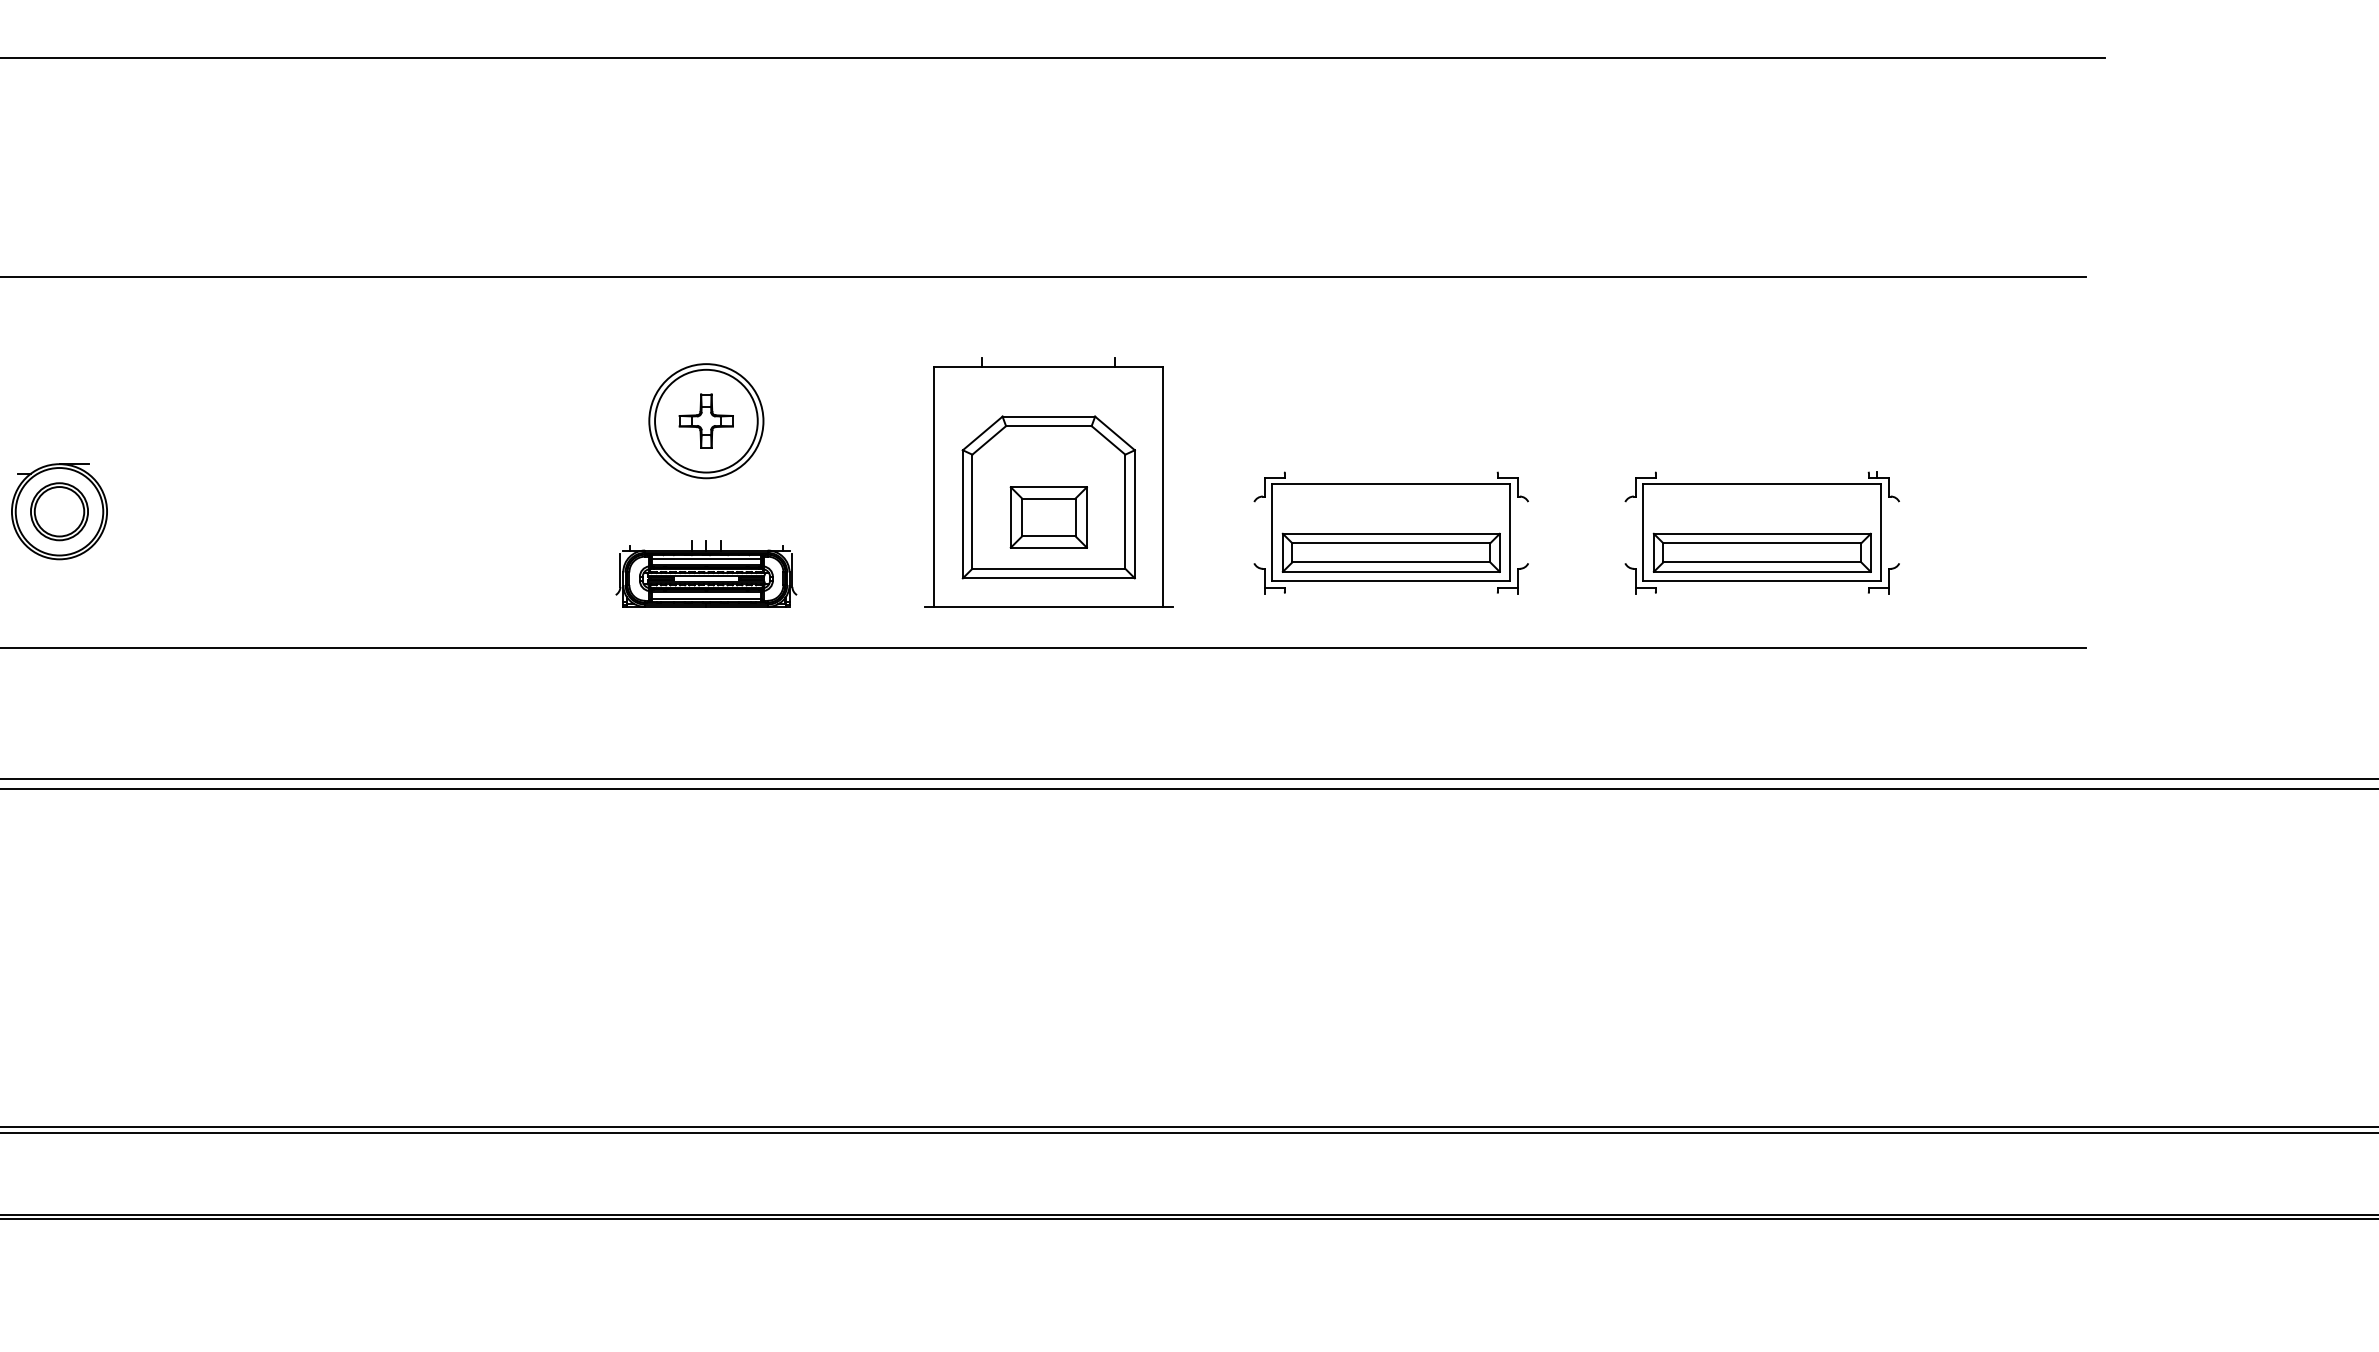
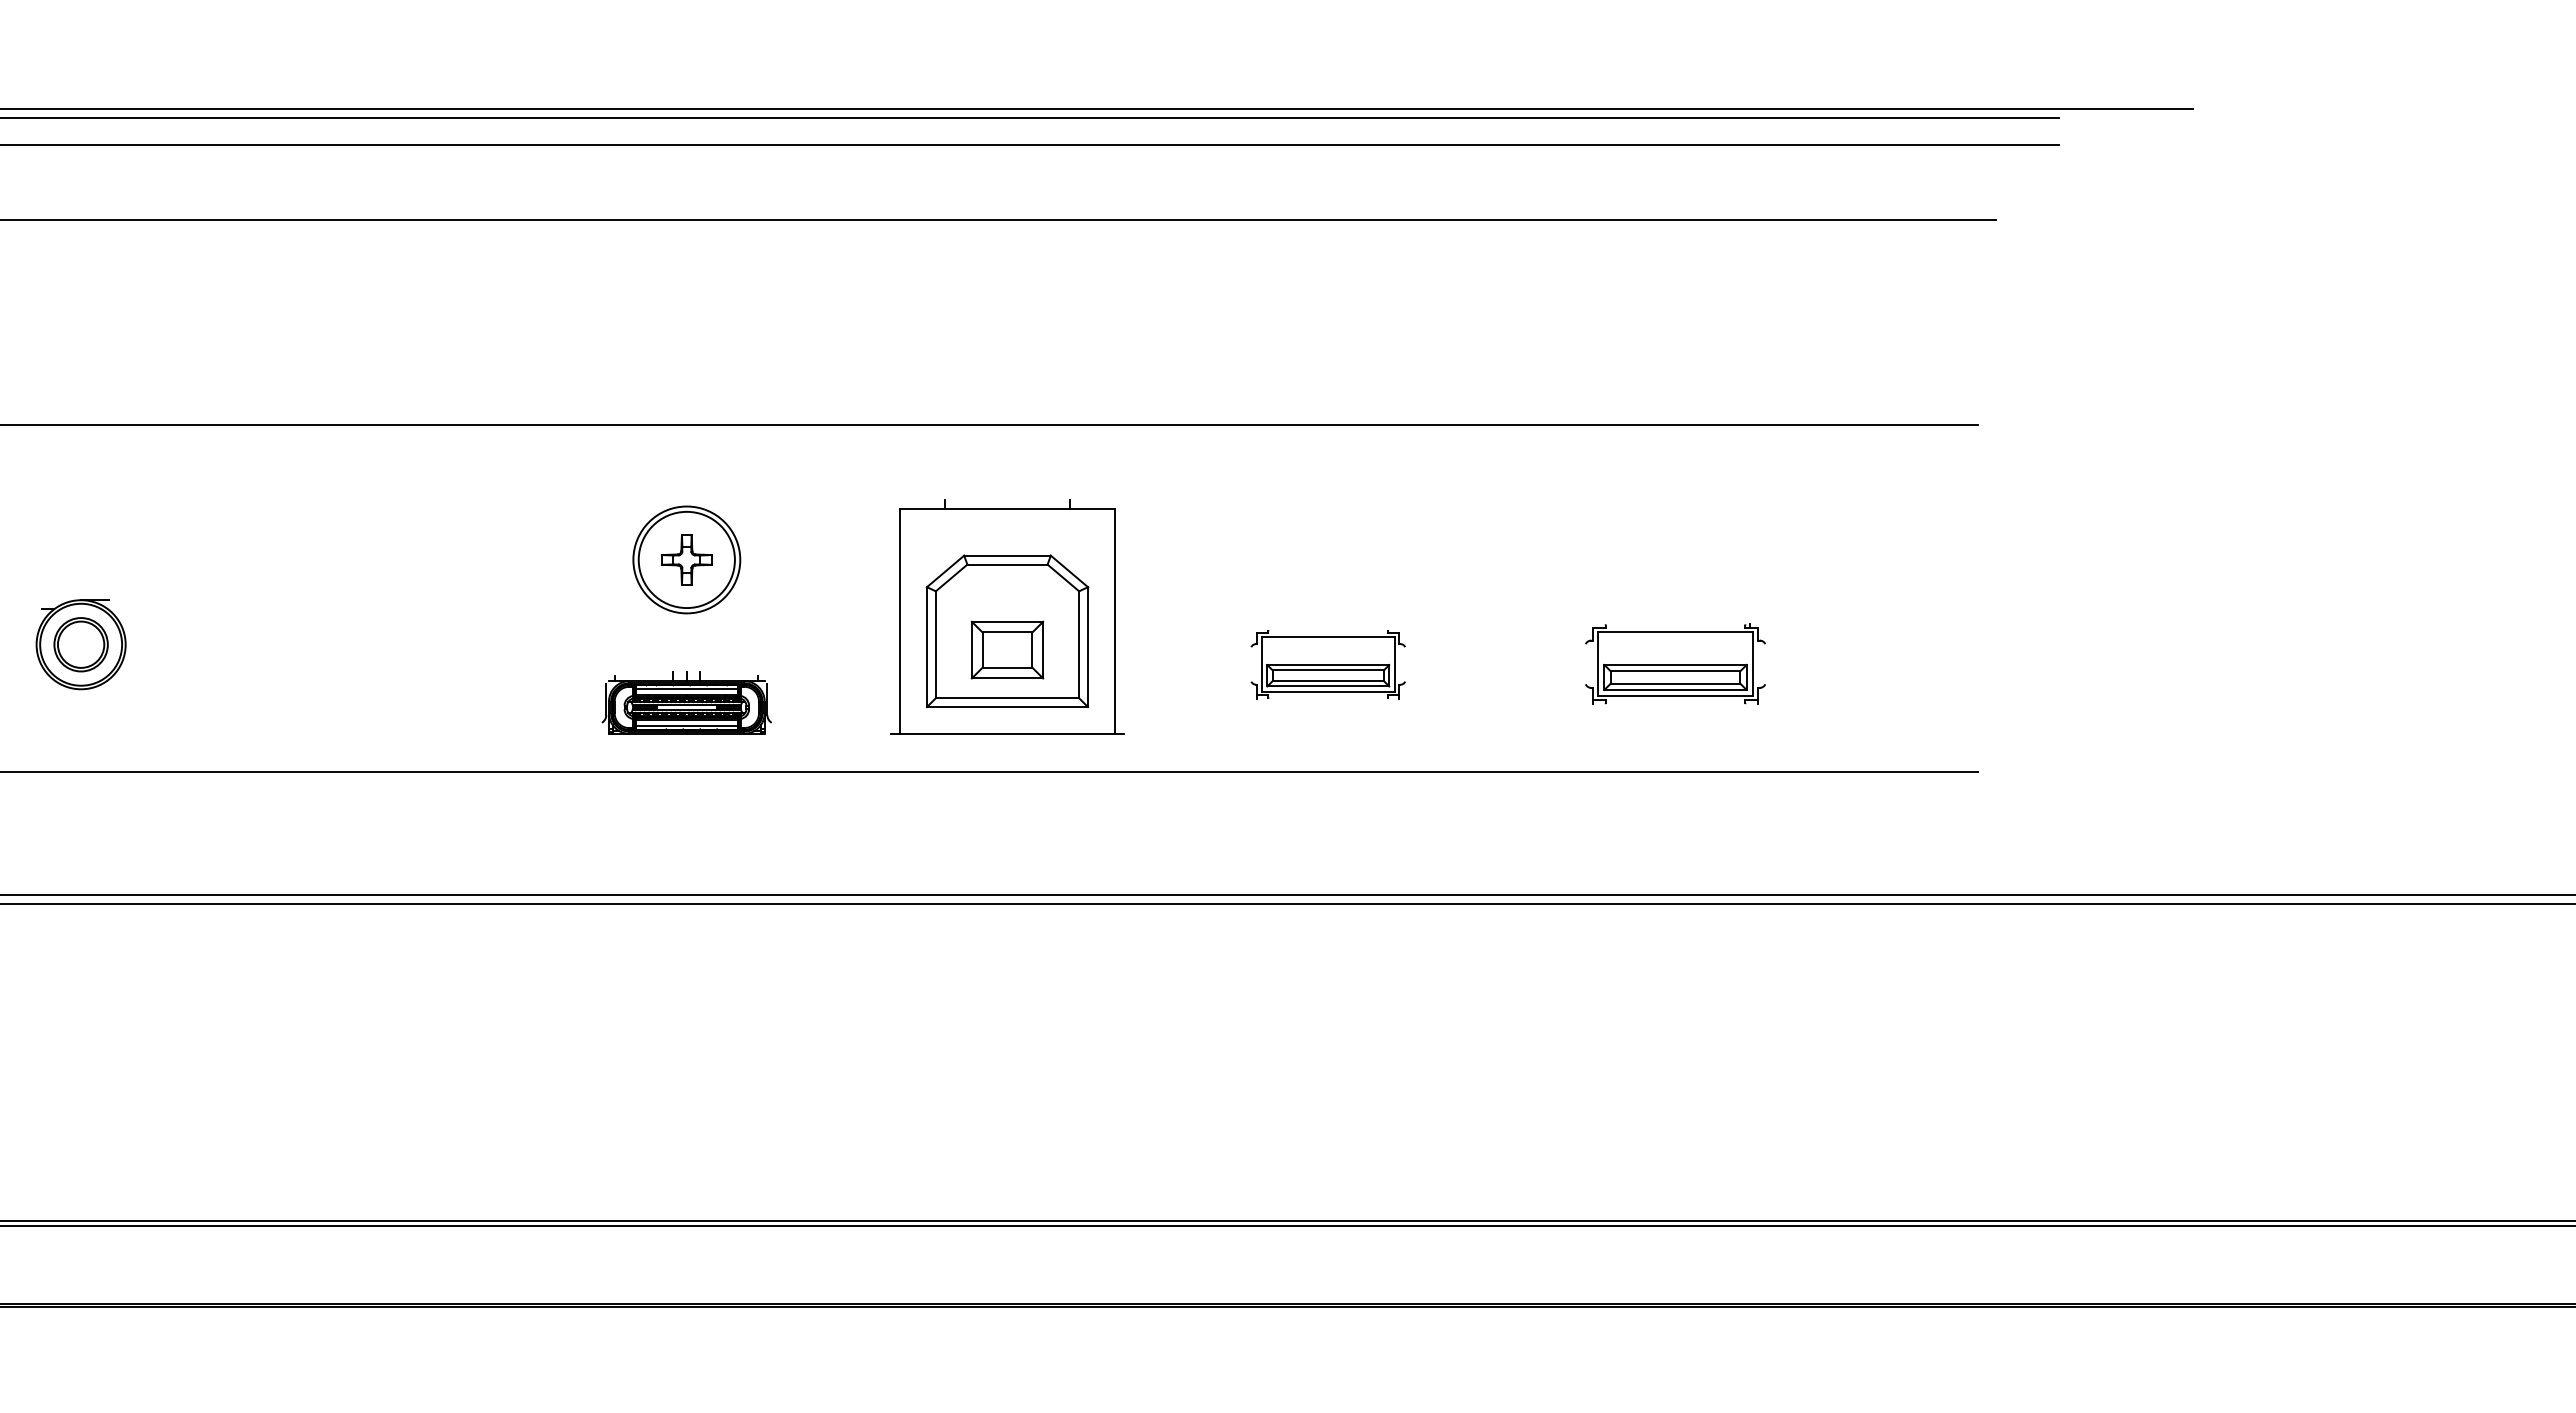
part: (1762, 531) -> (1675, 663), size x0.7
part: (1391, 532) -> (1328, 664), size x0.6

